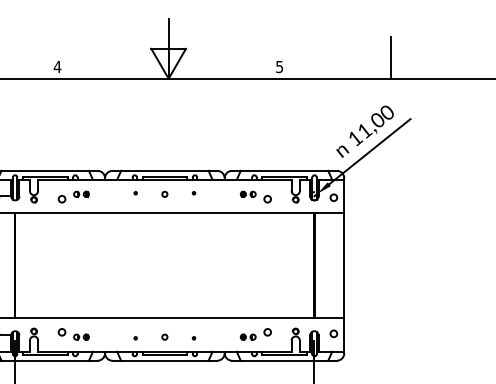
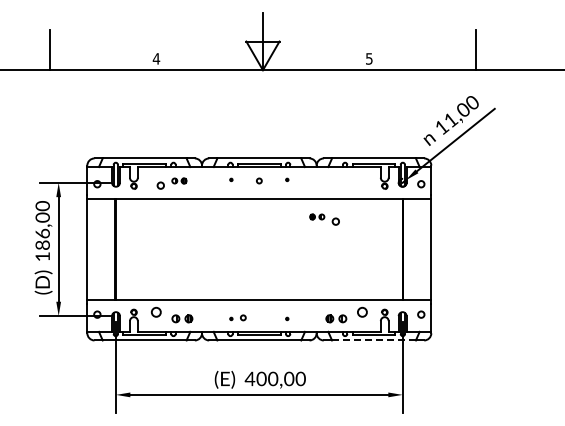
part: (255, 196) -> (324, 219), moved
part: (73, 334) -> (171, 315), size x1.4
part: (255, 334) -> (346, 315), size x1.4
circle: (165, 336) -> (243, 317), moved
line: (285, 360) -> (374, 340), solid -> dashed

